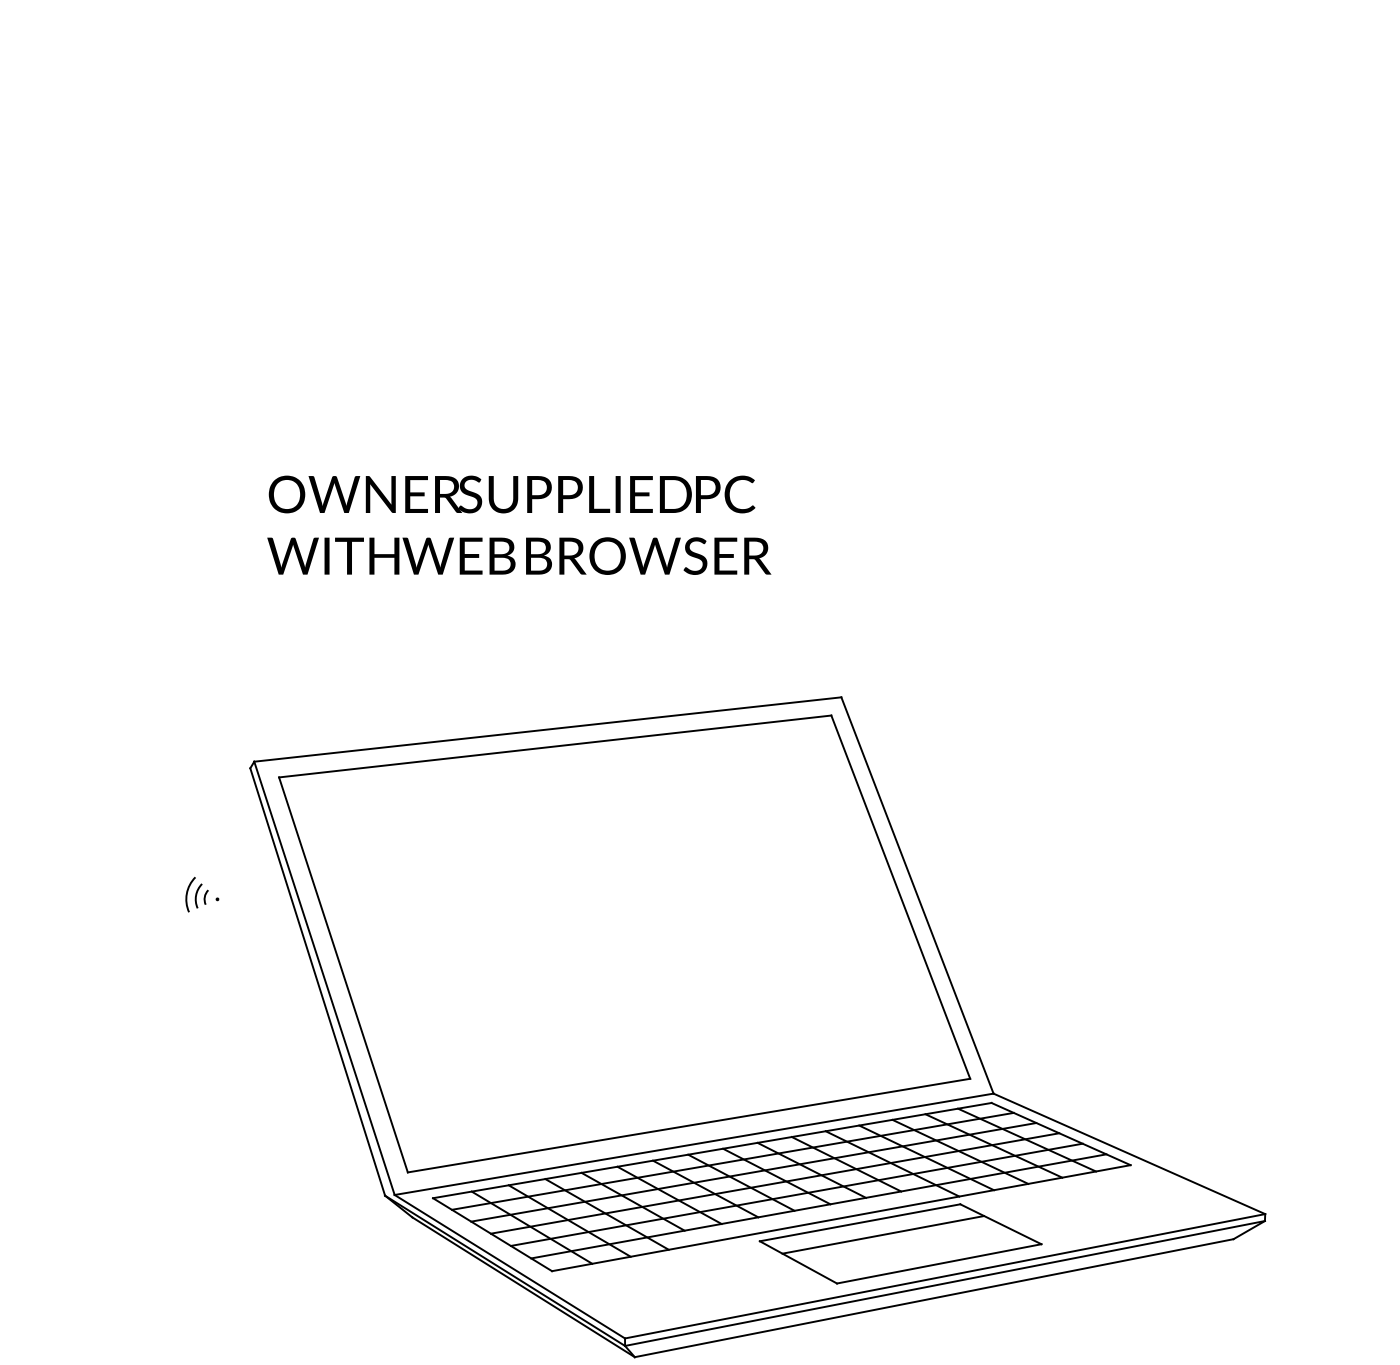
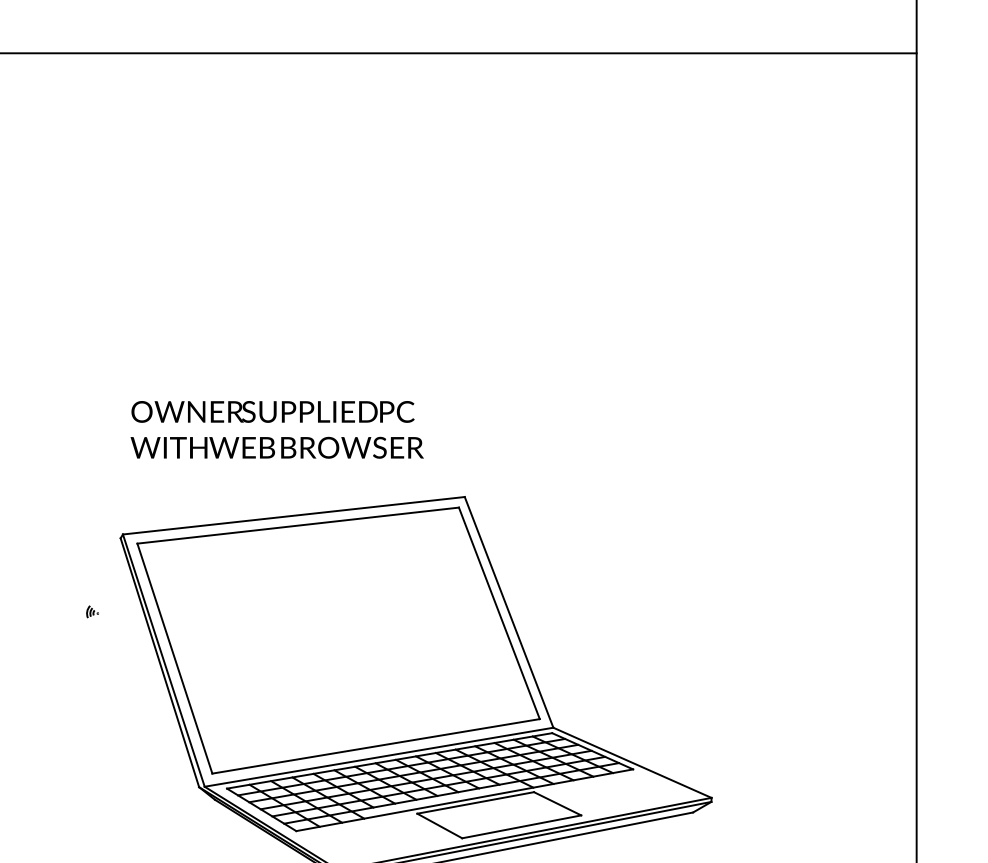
text: (517, 524) -> (276, 429), moved
part: (201, 893) -> (92, 611), size x0.6
line: (882, 1234) -> (488, 809), removed

